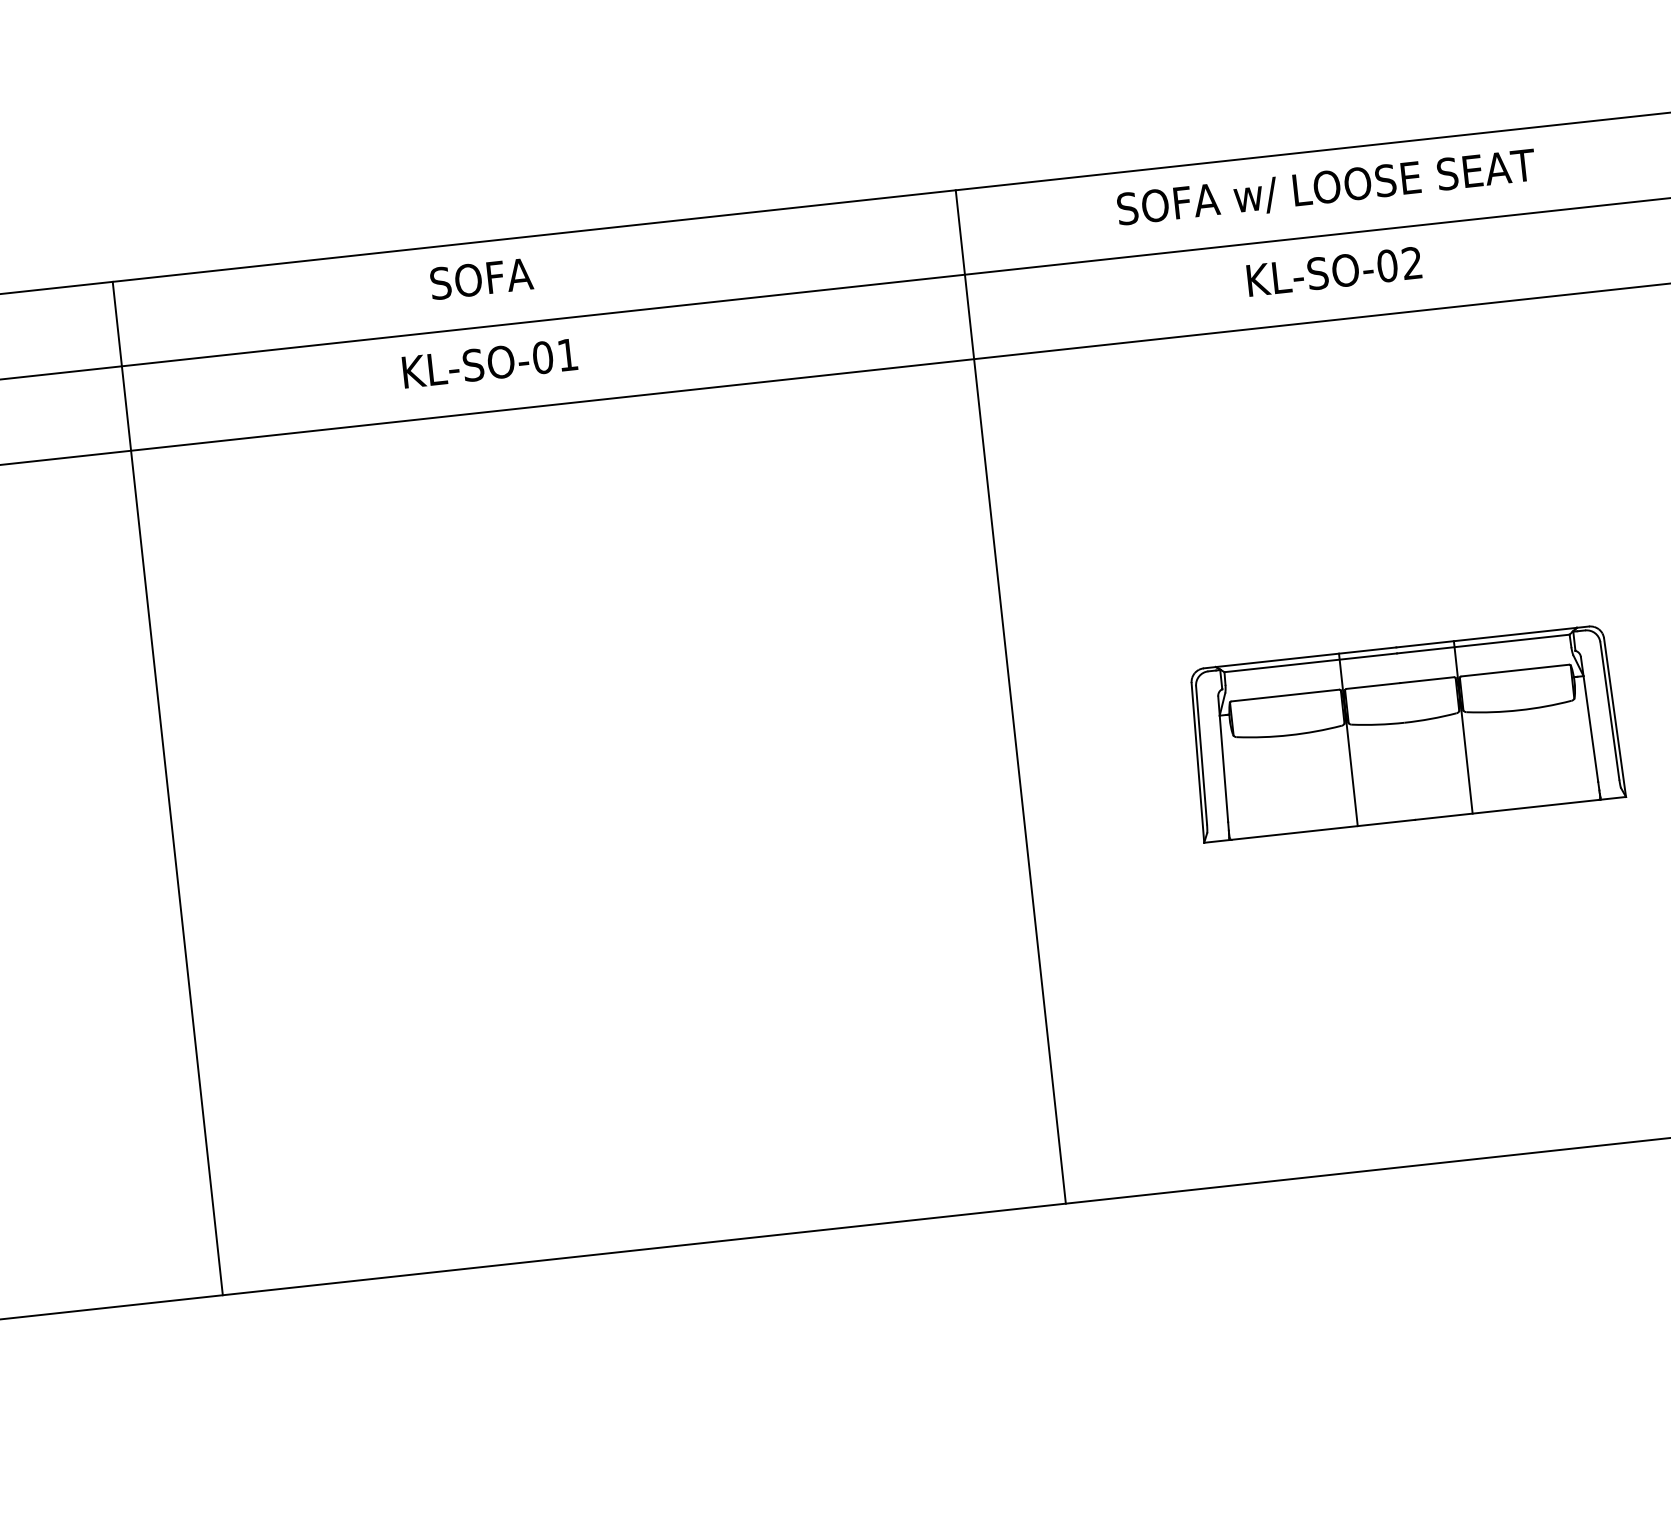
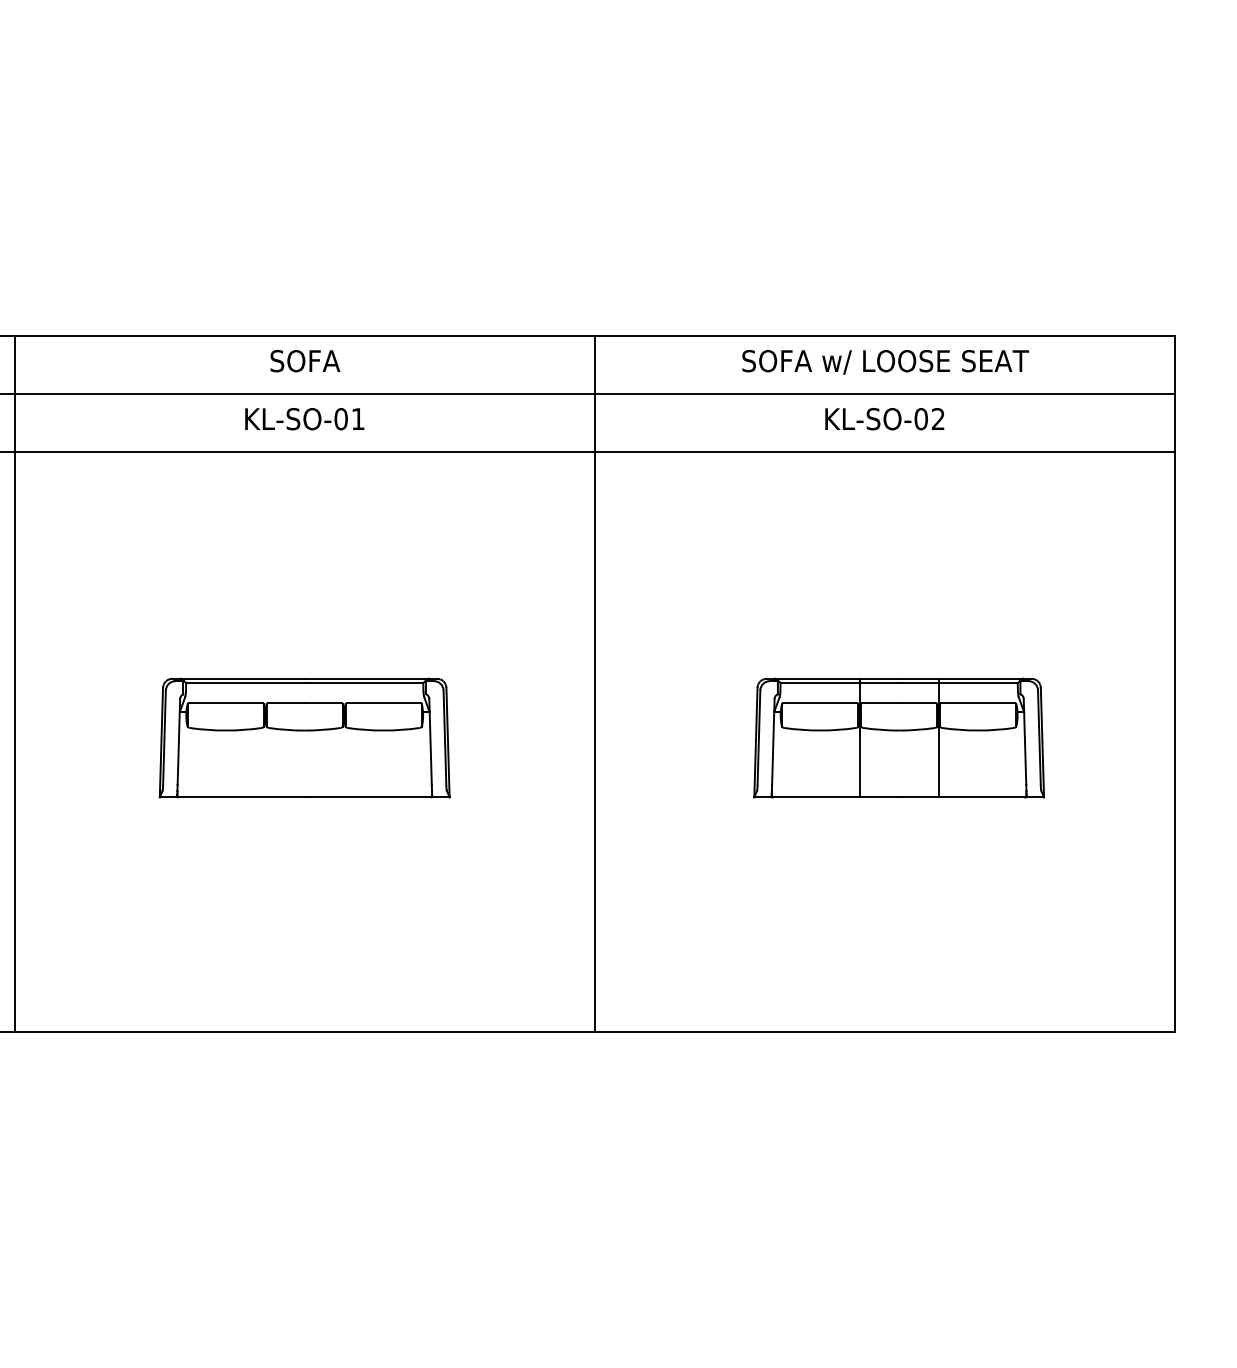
line: (1010, 696) -> (594, 683), moved
line: (167, 787) -> (14, 683), moved
part: (539, 826) -> (304, 737), added

